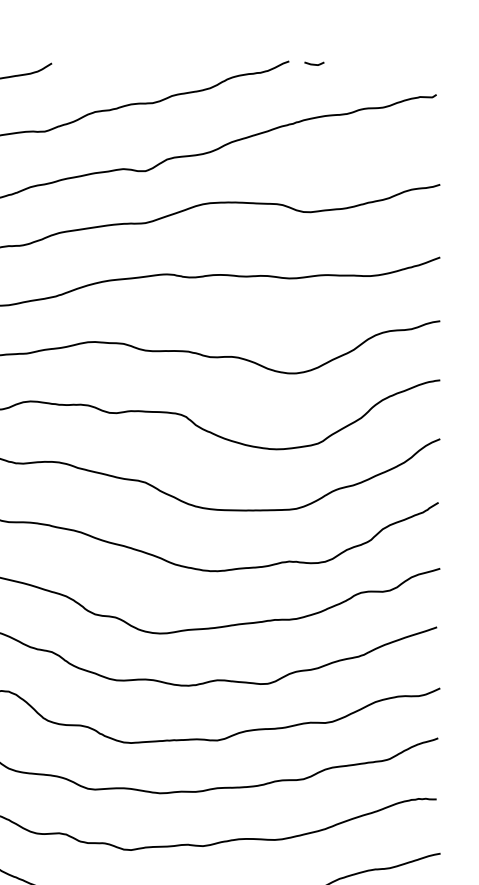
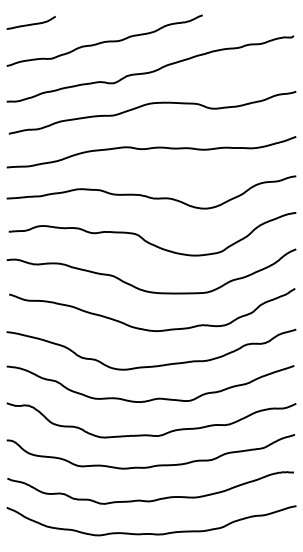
line: (314, 63) -> (218, 16), removed

